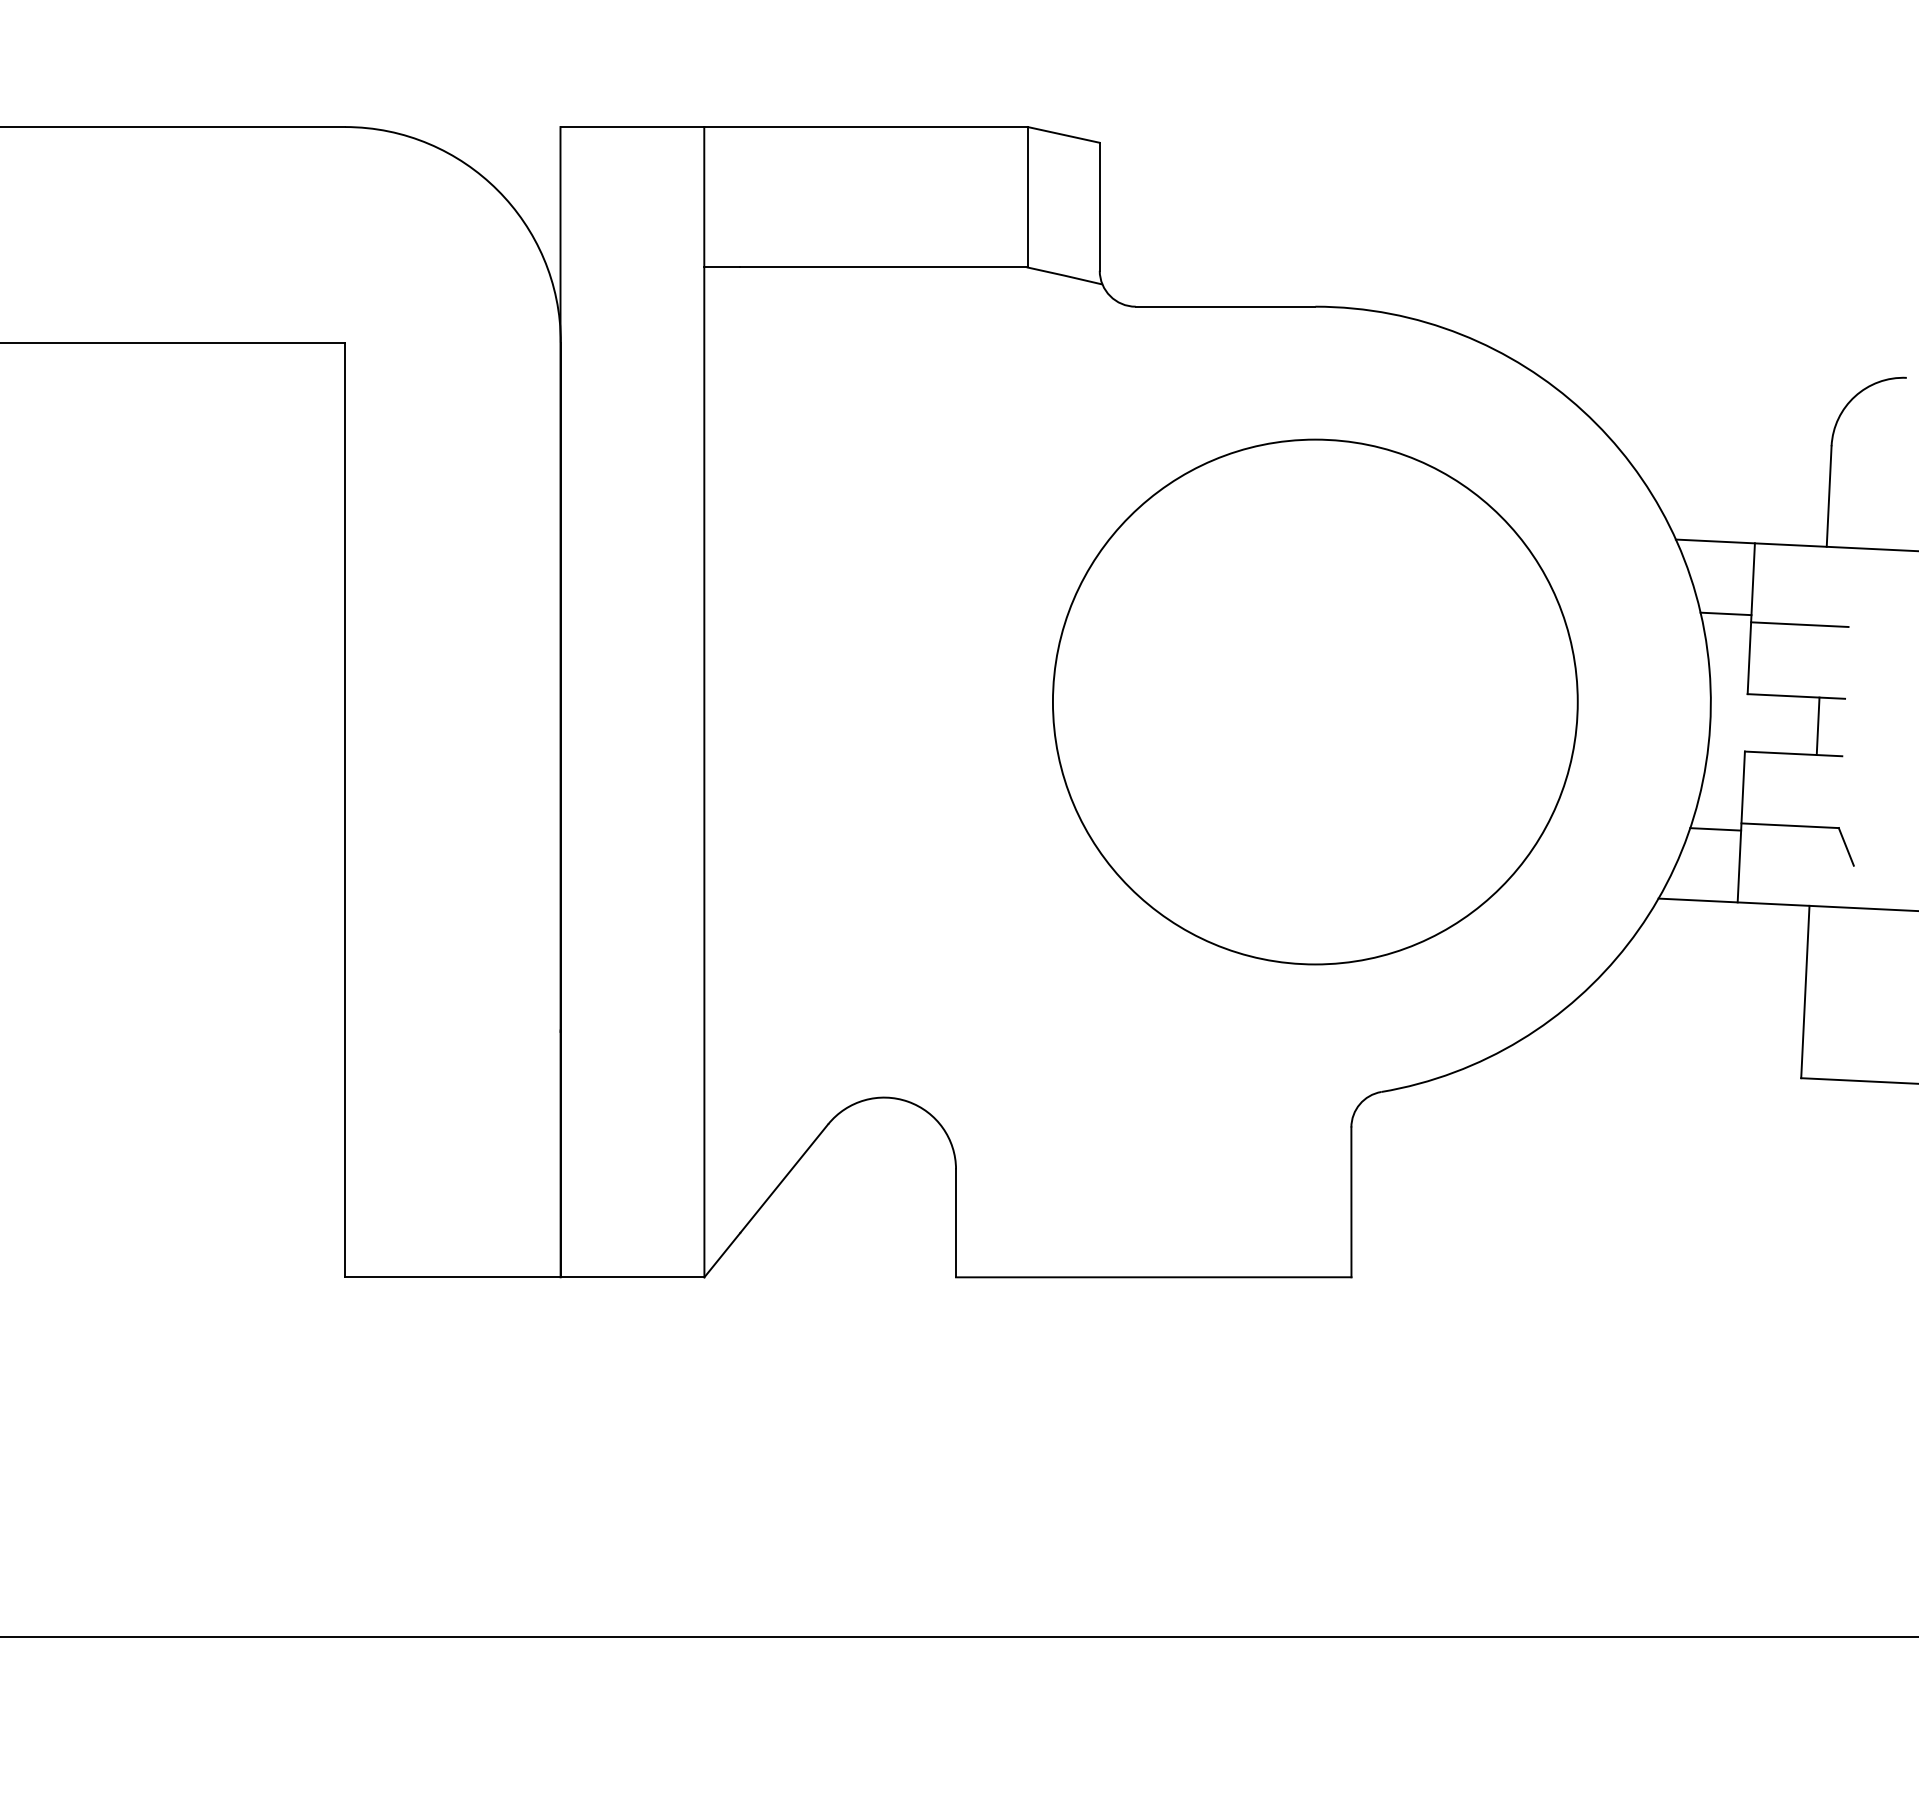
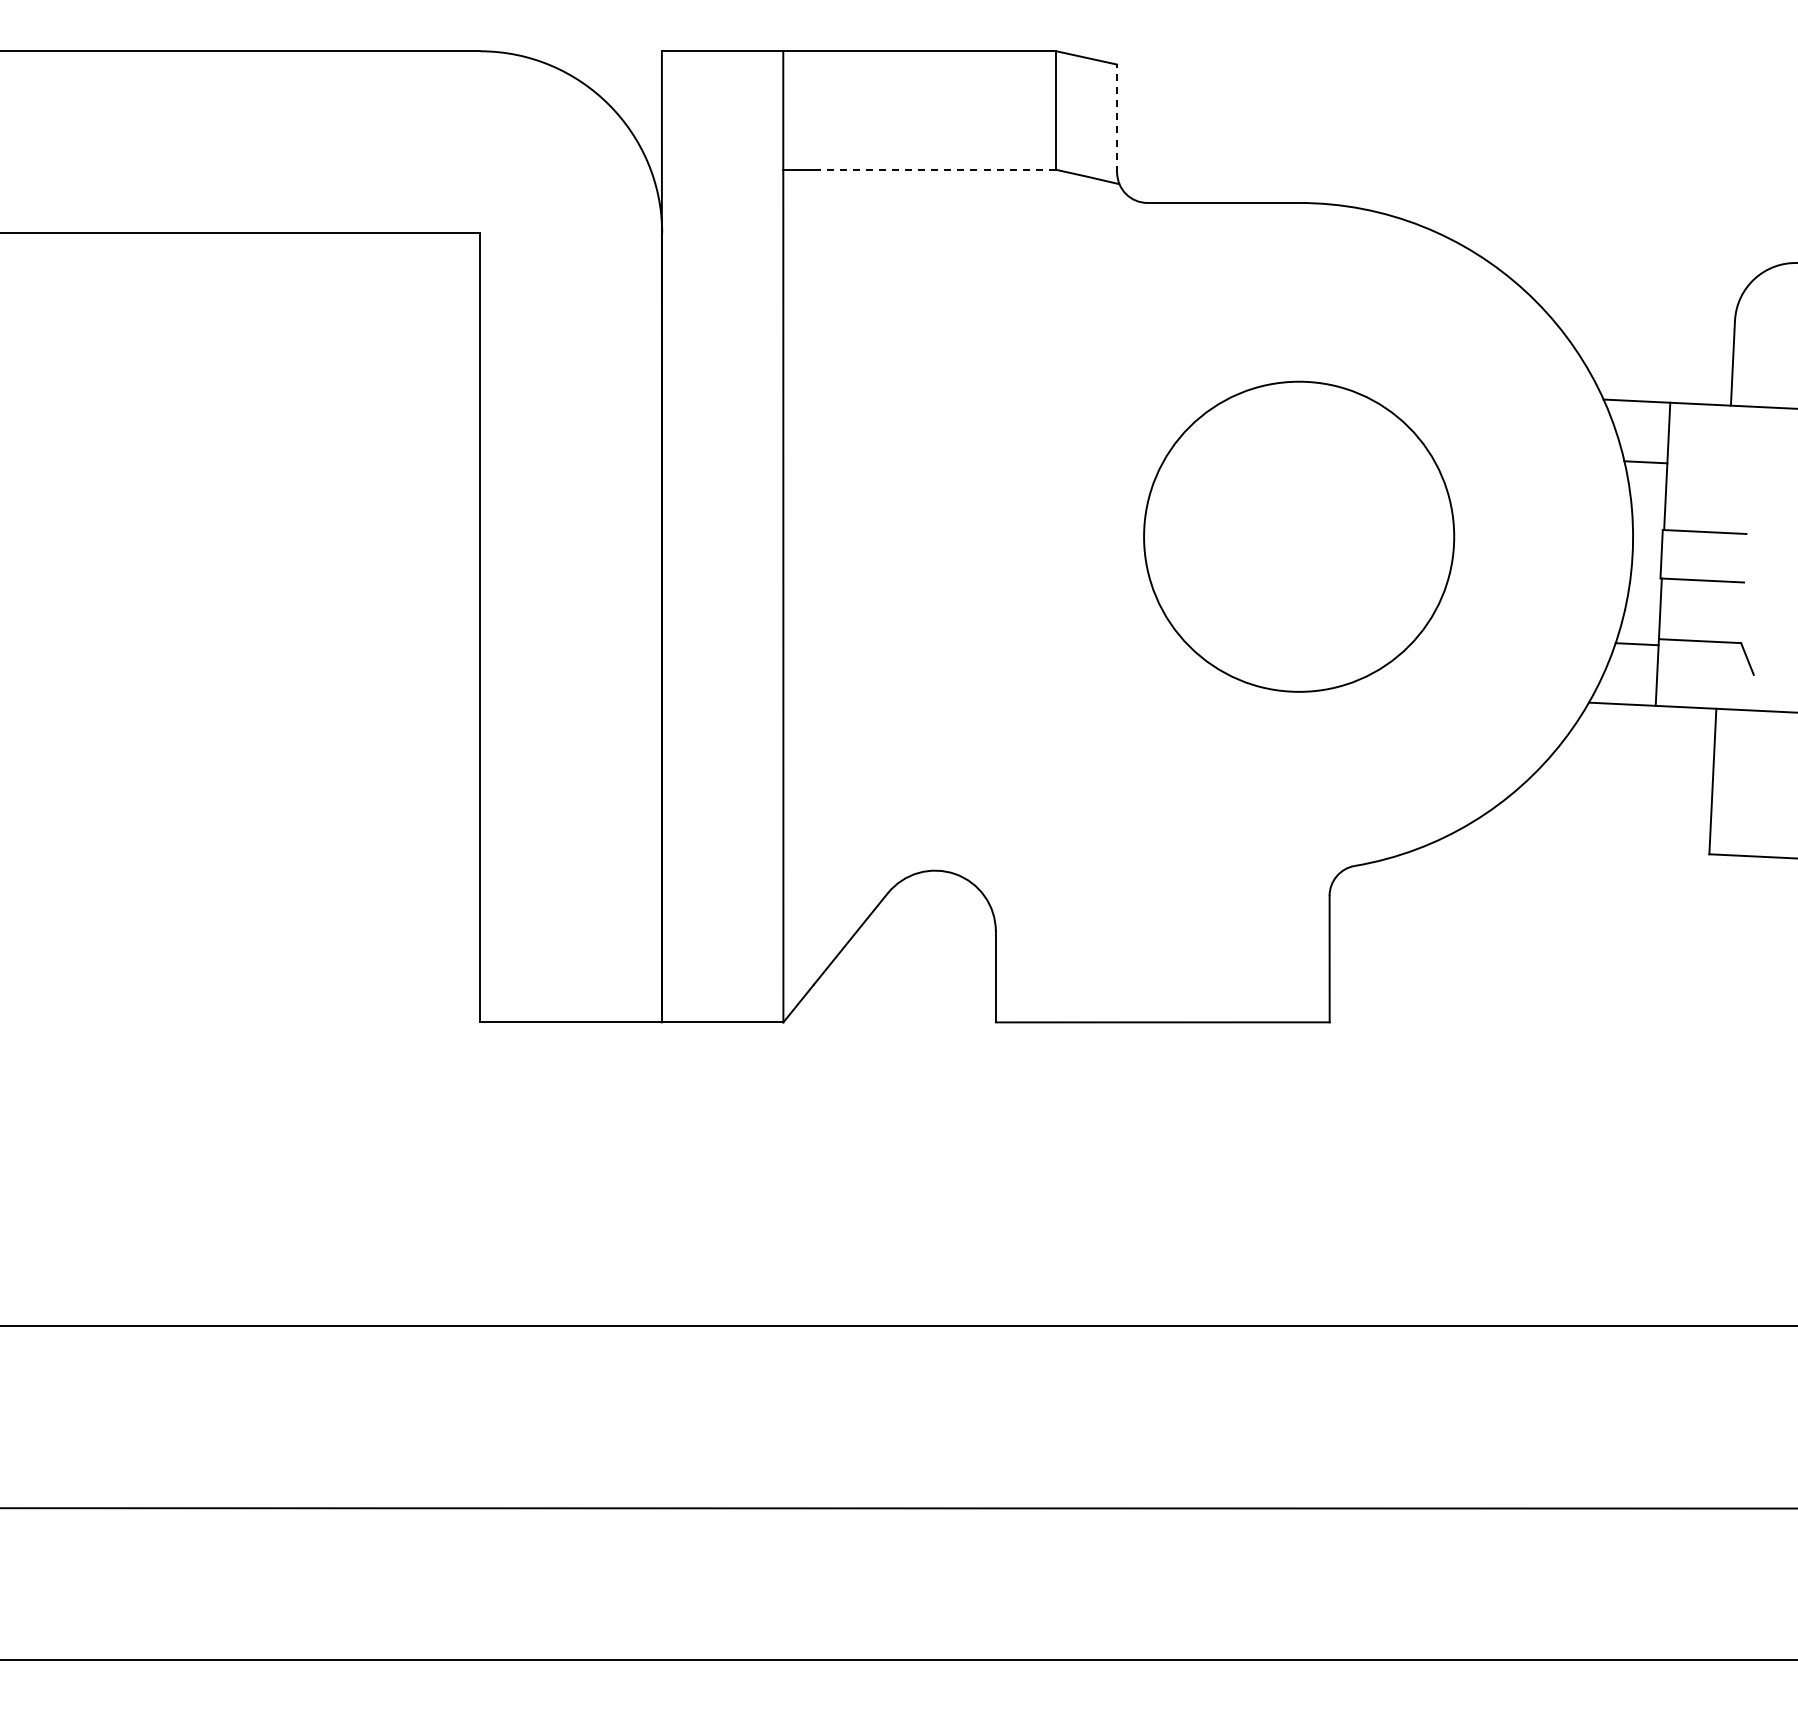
line: (1100, 206) -> (1117, 118), solid -> dashed
line: (884, 267) -> (935, 169), solid -> dashed
line: (1800, 624) -> (1708, 471), removed
circle: (1314, 701) -> (1298, 536), size x0.7
line: (1817, 725) -> (1661, 553), moved

